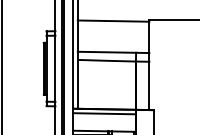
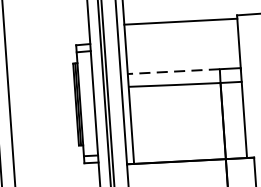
line: (106, 52) -> (173, 71), solid -> dashed
line: (104, 113) -> (176, 168), removed

